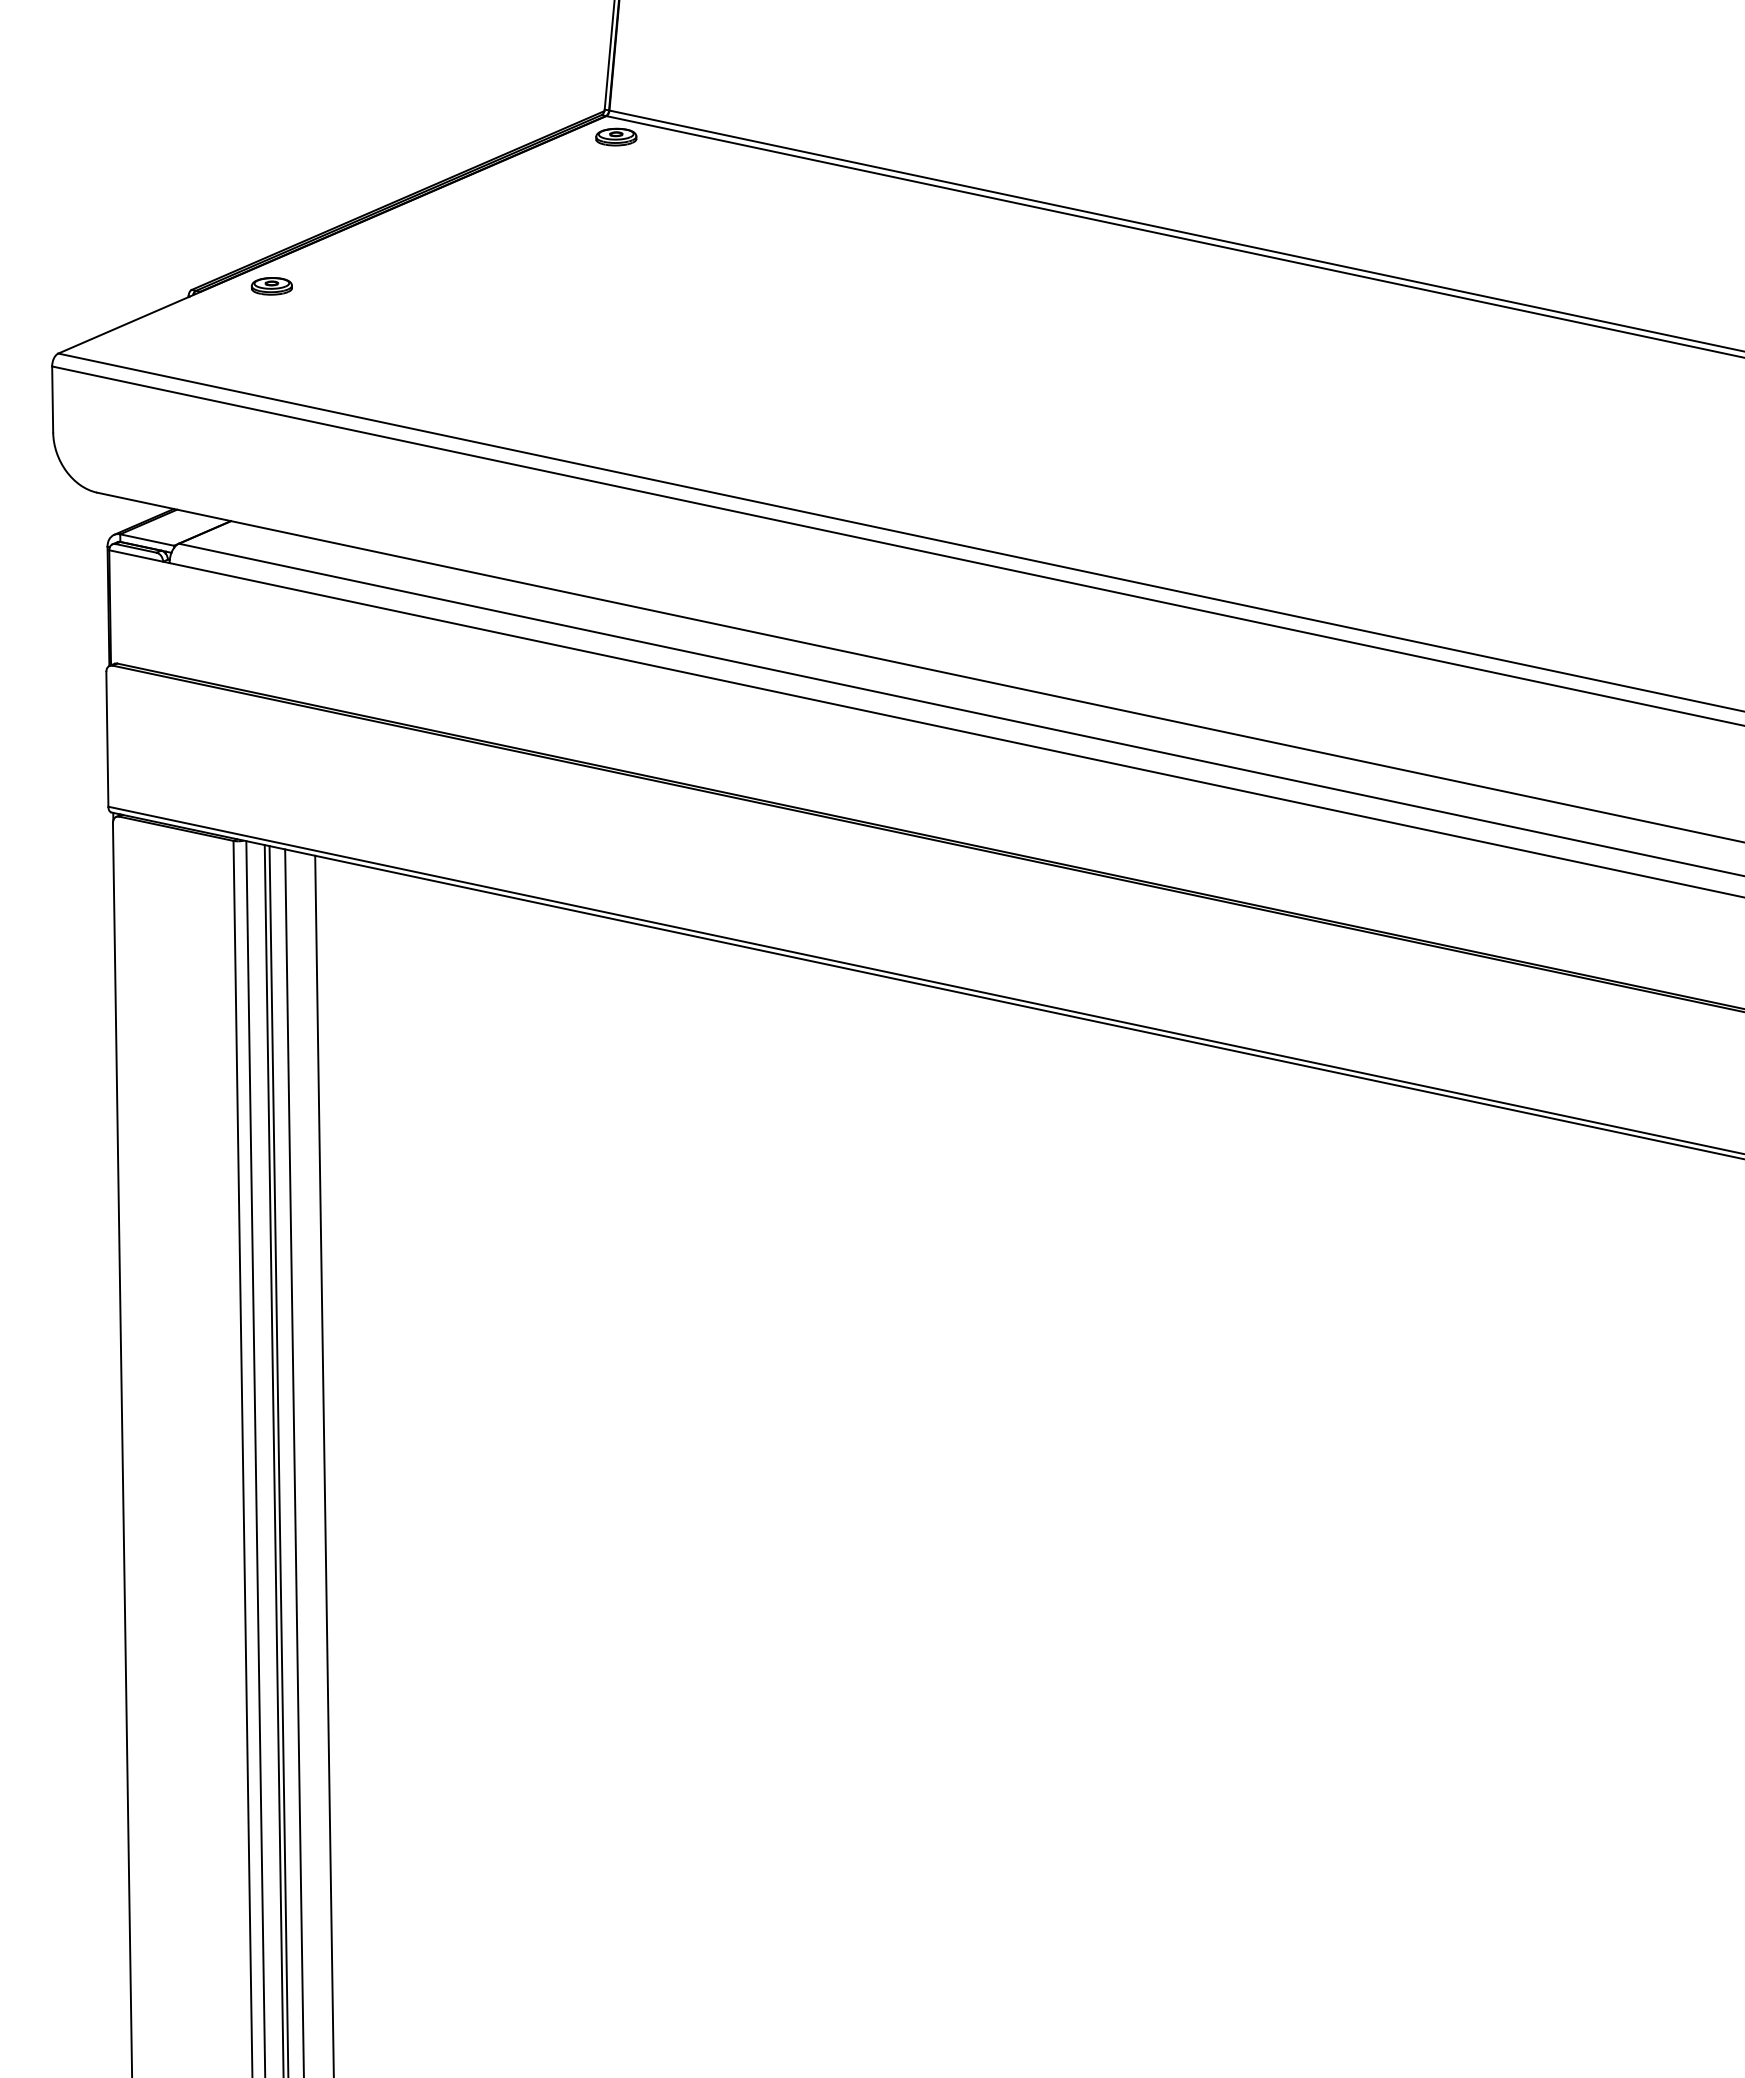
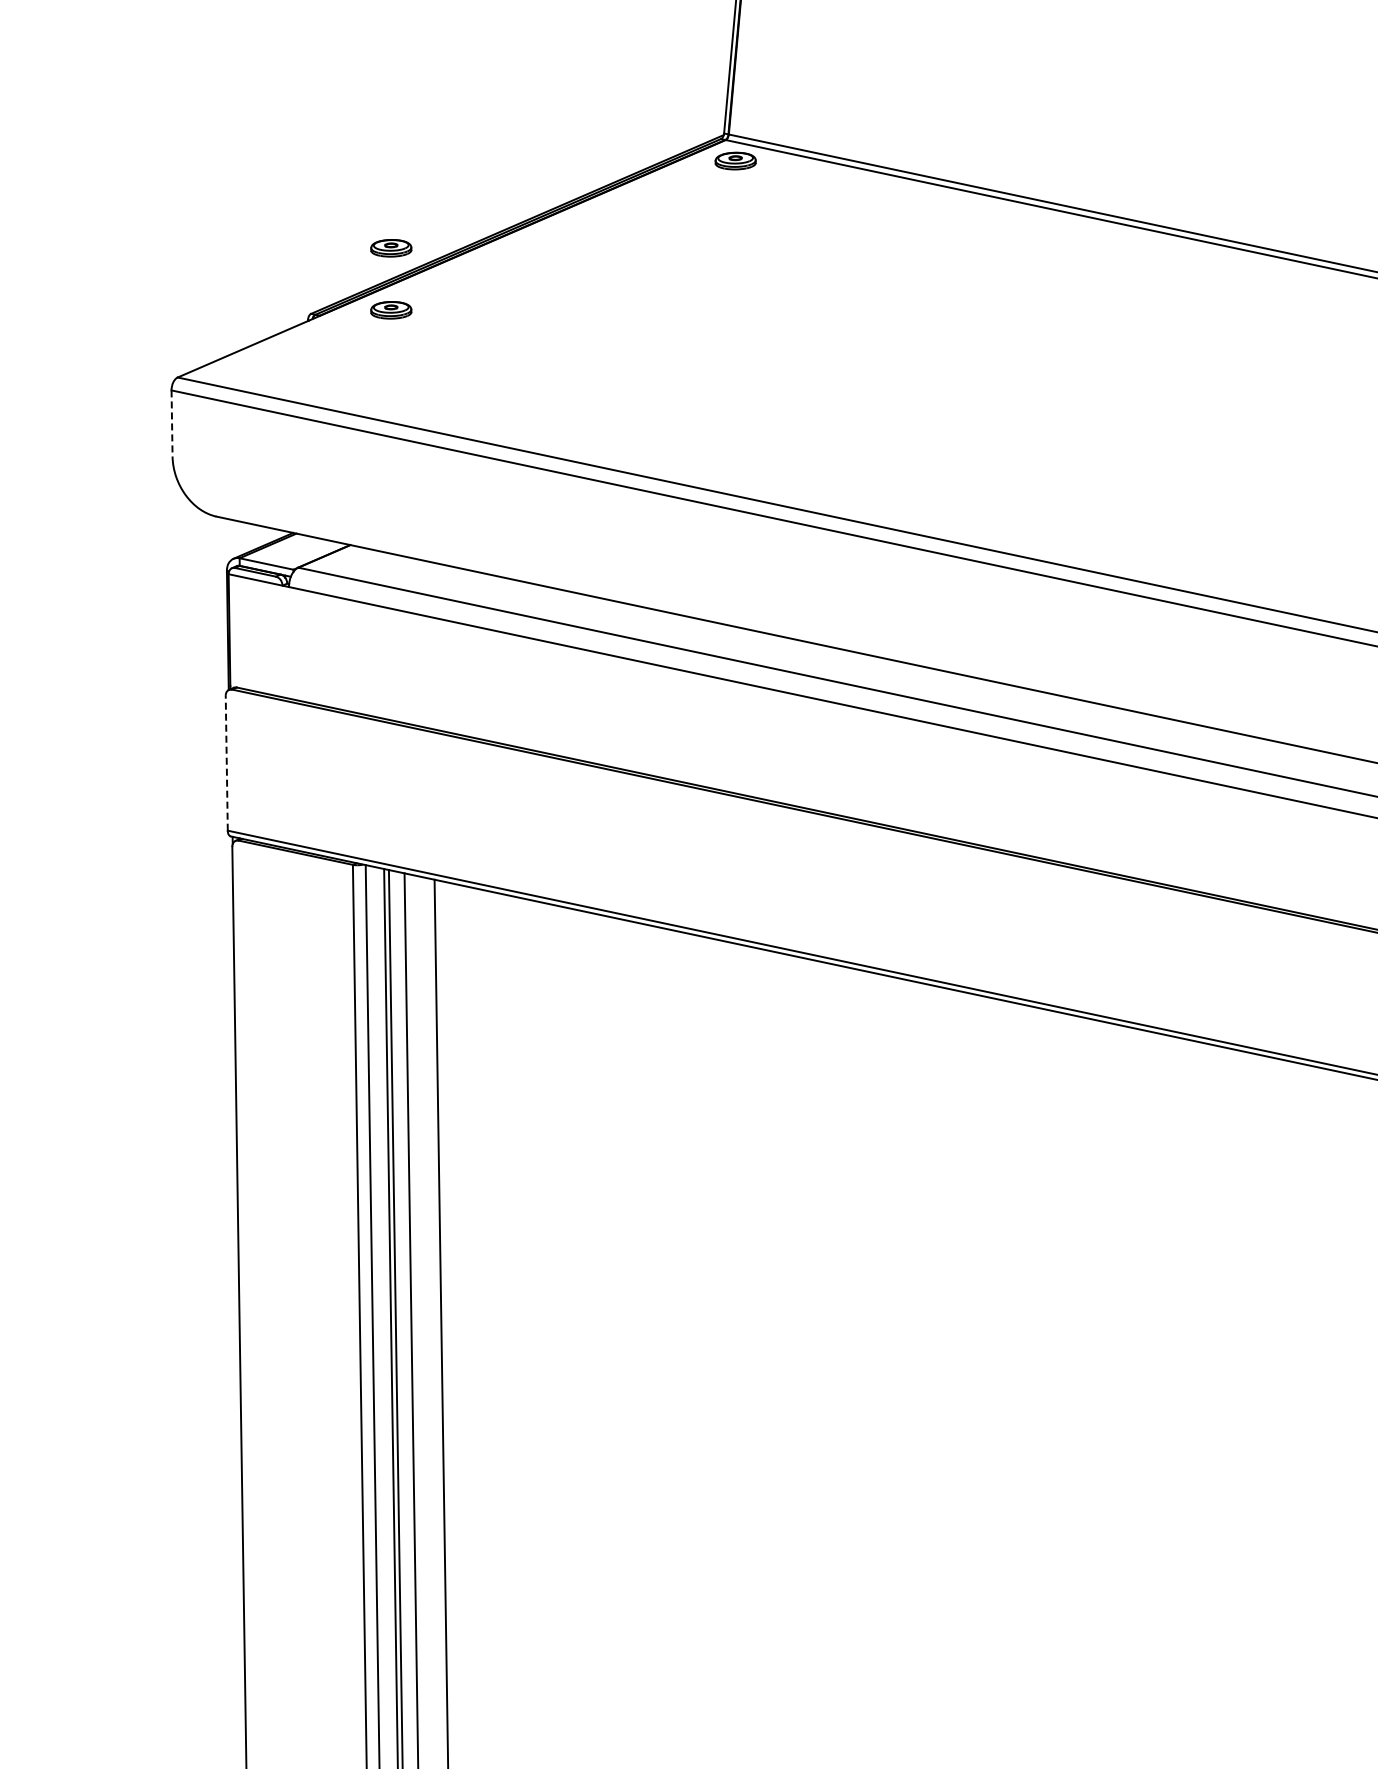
part: (271, 224) -> (390, 248), added
line: (52, 400) -> (171, 424), solid -> dashed
line: (107, 738) -> (226, 762), solid -> dashed

